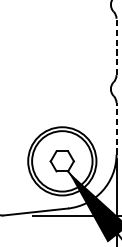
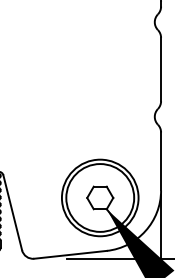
line: (116, 46) -> (161, 69), dashed -> solid
line: (116, 128) -> (161, 161), dashed -> solid

